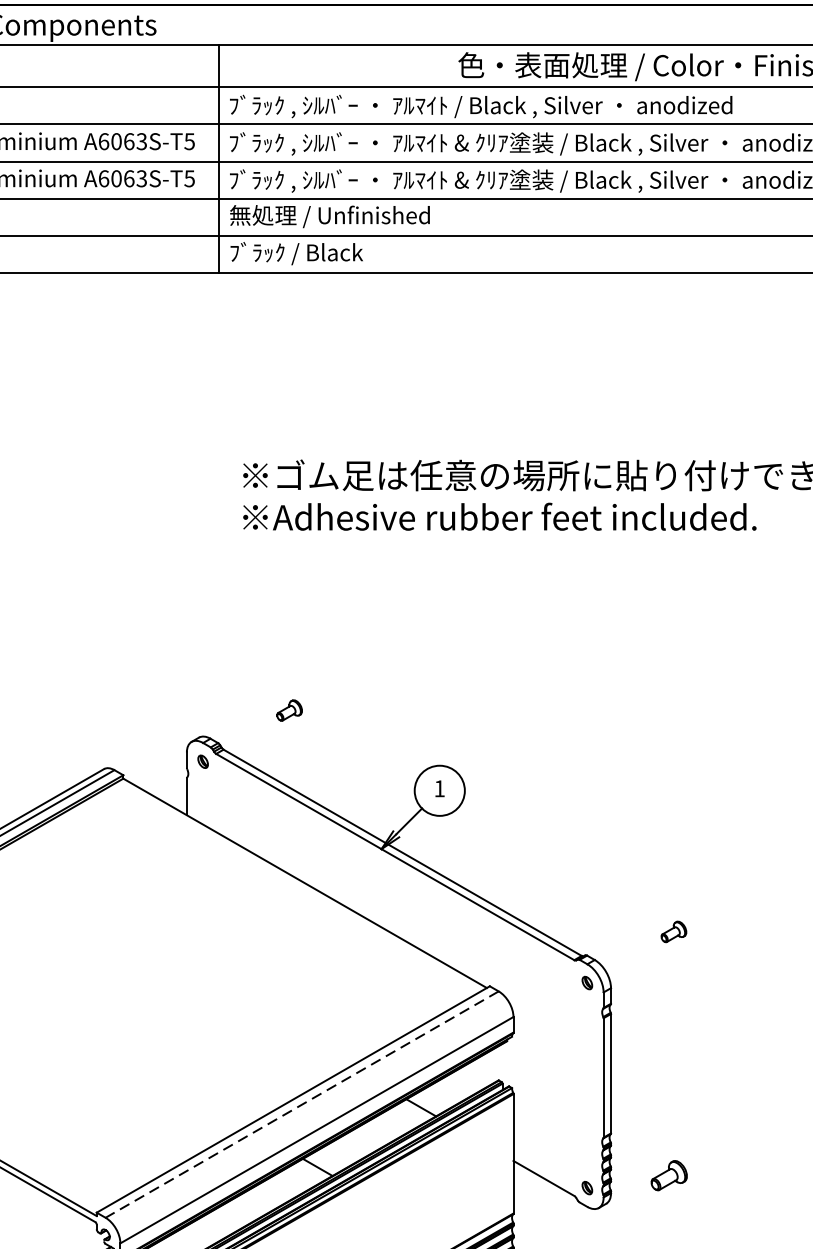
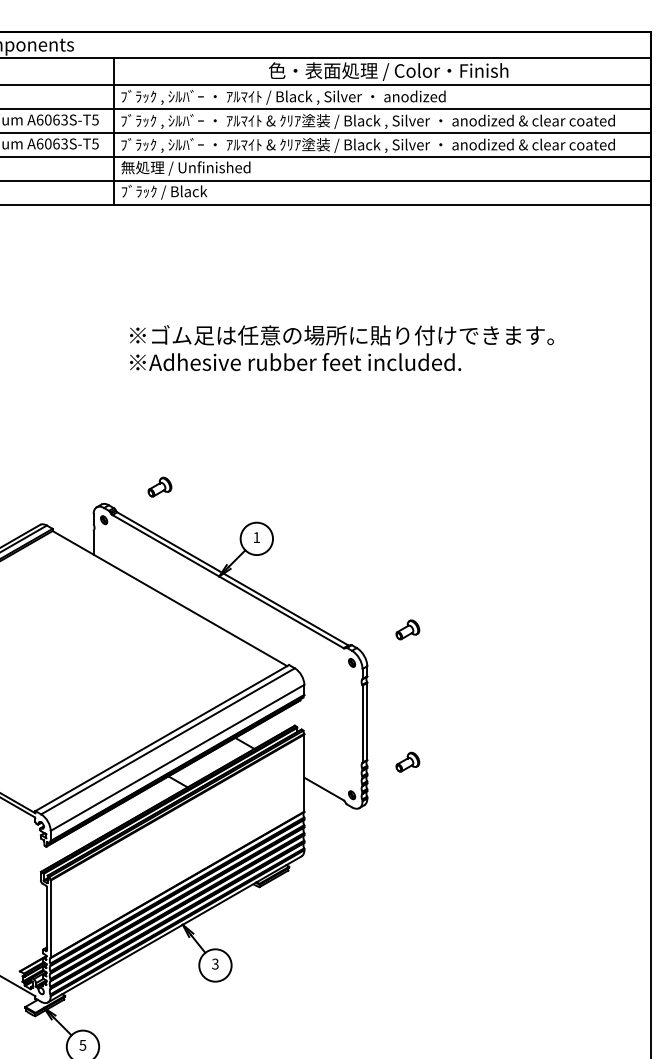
part: (288, 709) -> (159, 486), size x1.43
part: (673, 931) -> (407, 629), size x1.43
line: (301, 1104) -> (167, 741), dashed -> solid
part: (668, 1174) -> (407, 761), moved

